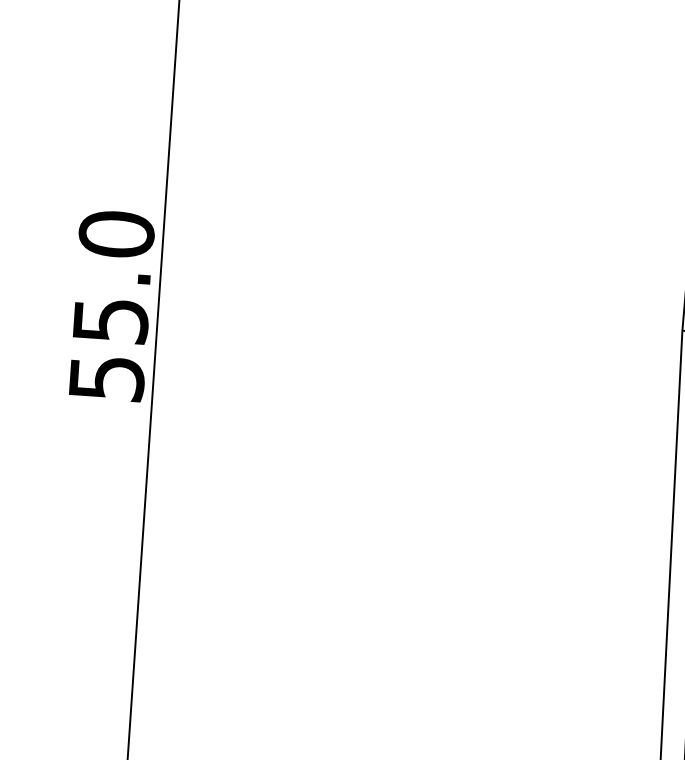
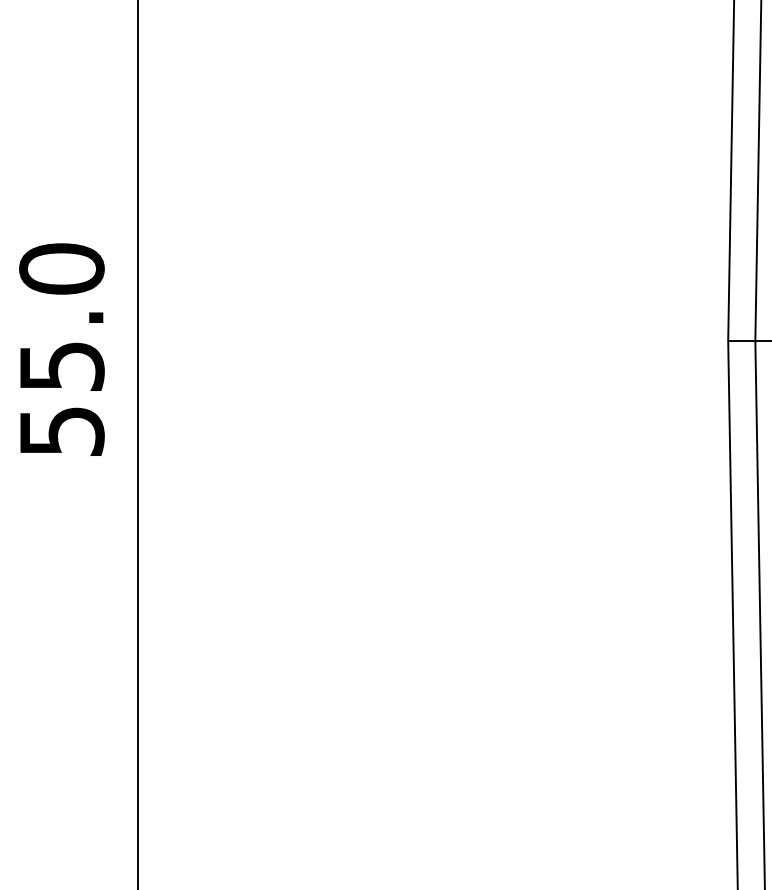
text: (111, 305) -> (61, 349), moved

